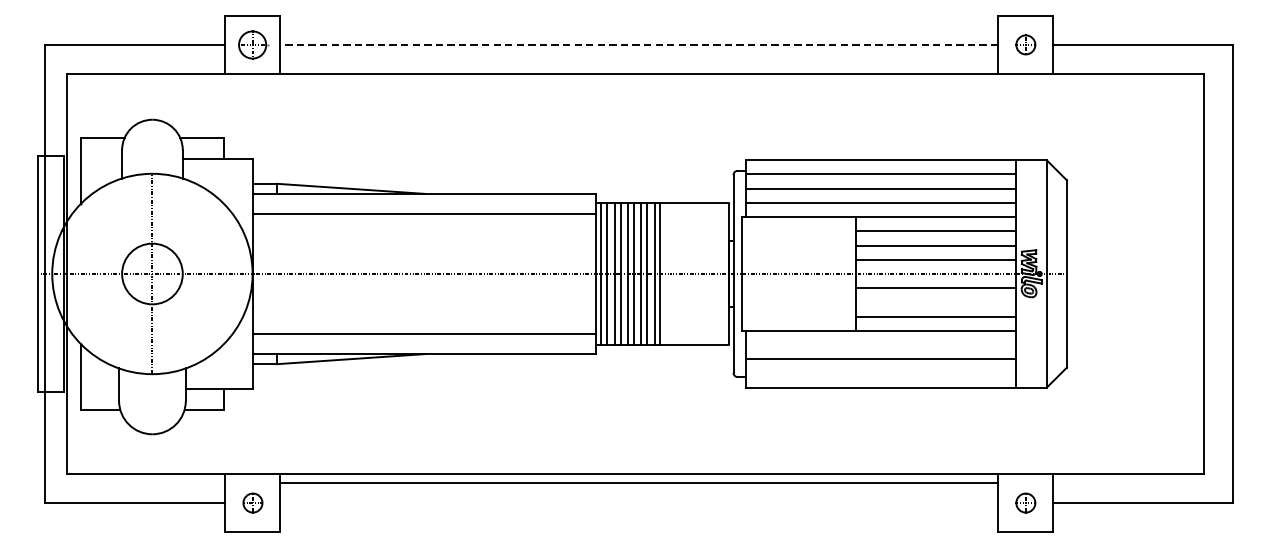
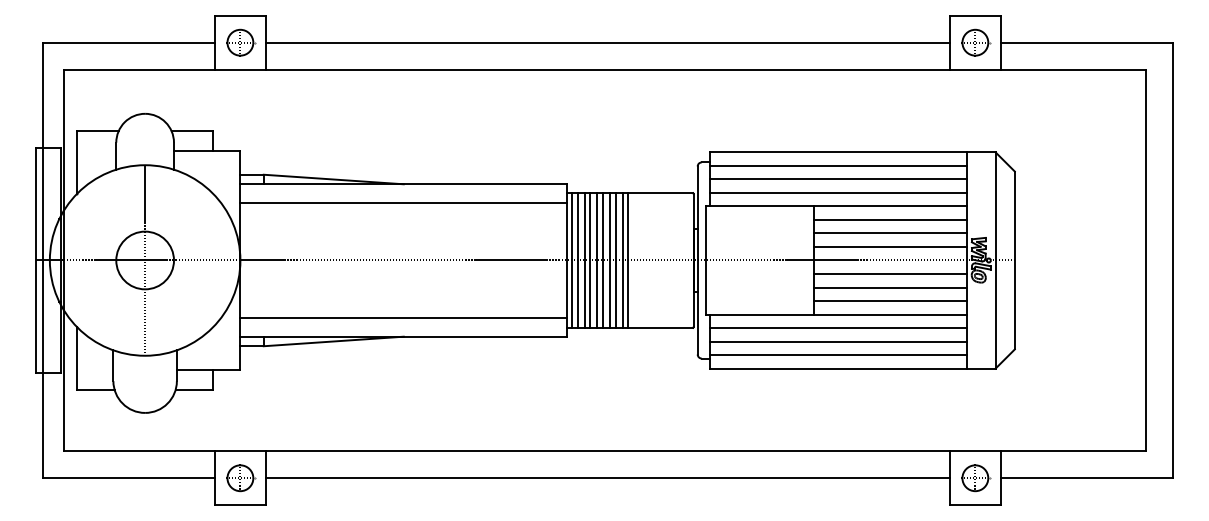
line: (638, 44) -> (607, 42), dashed -> solid
part: (1026, 44) -> (976, 42), size x1.43
line: (936, 302) -> (890, 287), added
line: (880, 345) -> (837, 328), added
line: (880, 373) -> (837, 355), added
line: (638, 483) -> (607, 478), moved
part: (253, 503) -> (241, 478), size x1.43
part: (1026, 503) -> (976, 478), size x1.43

